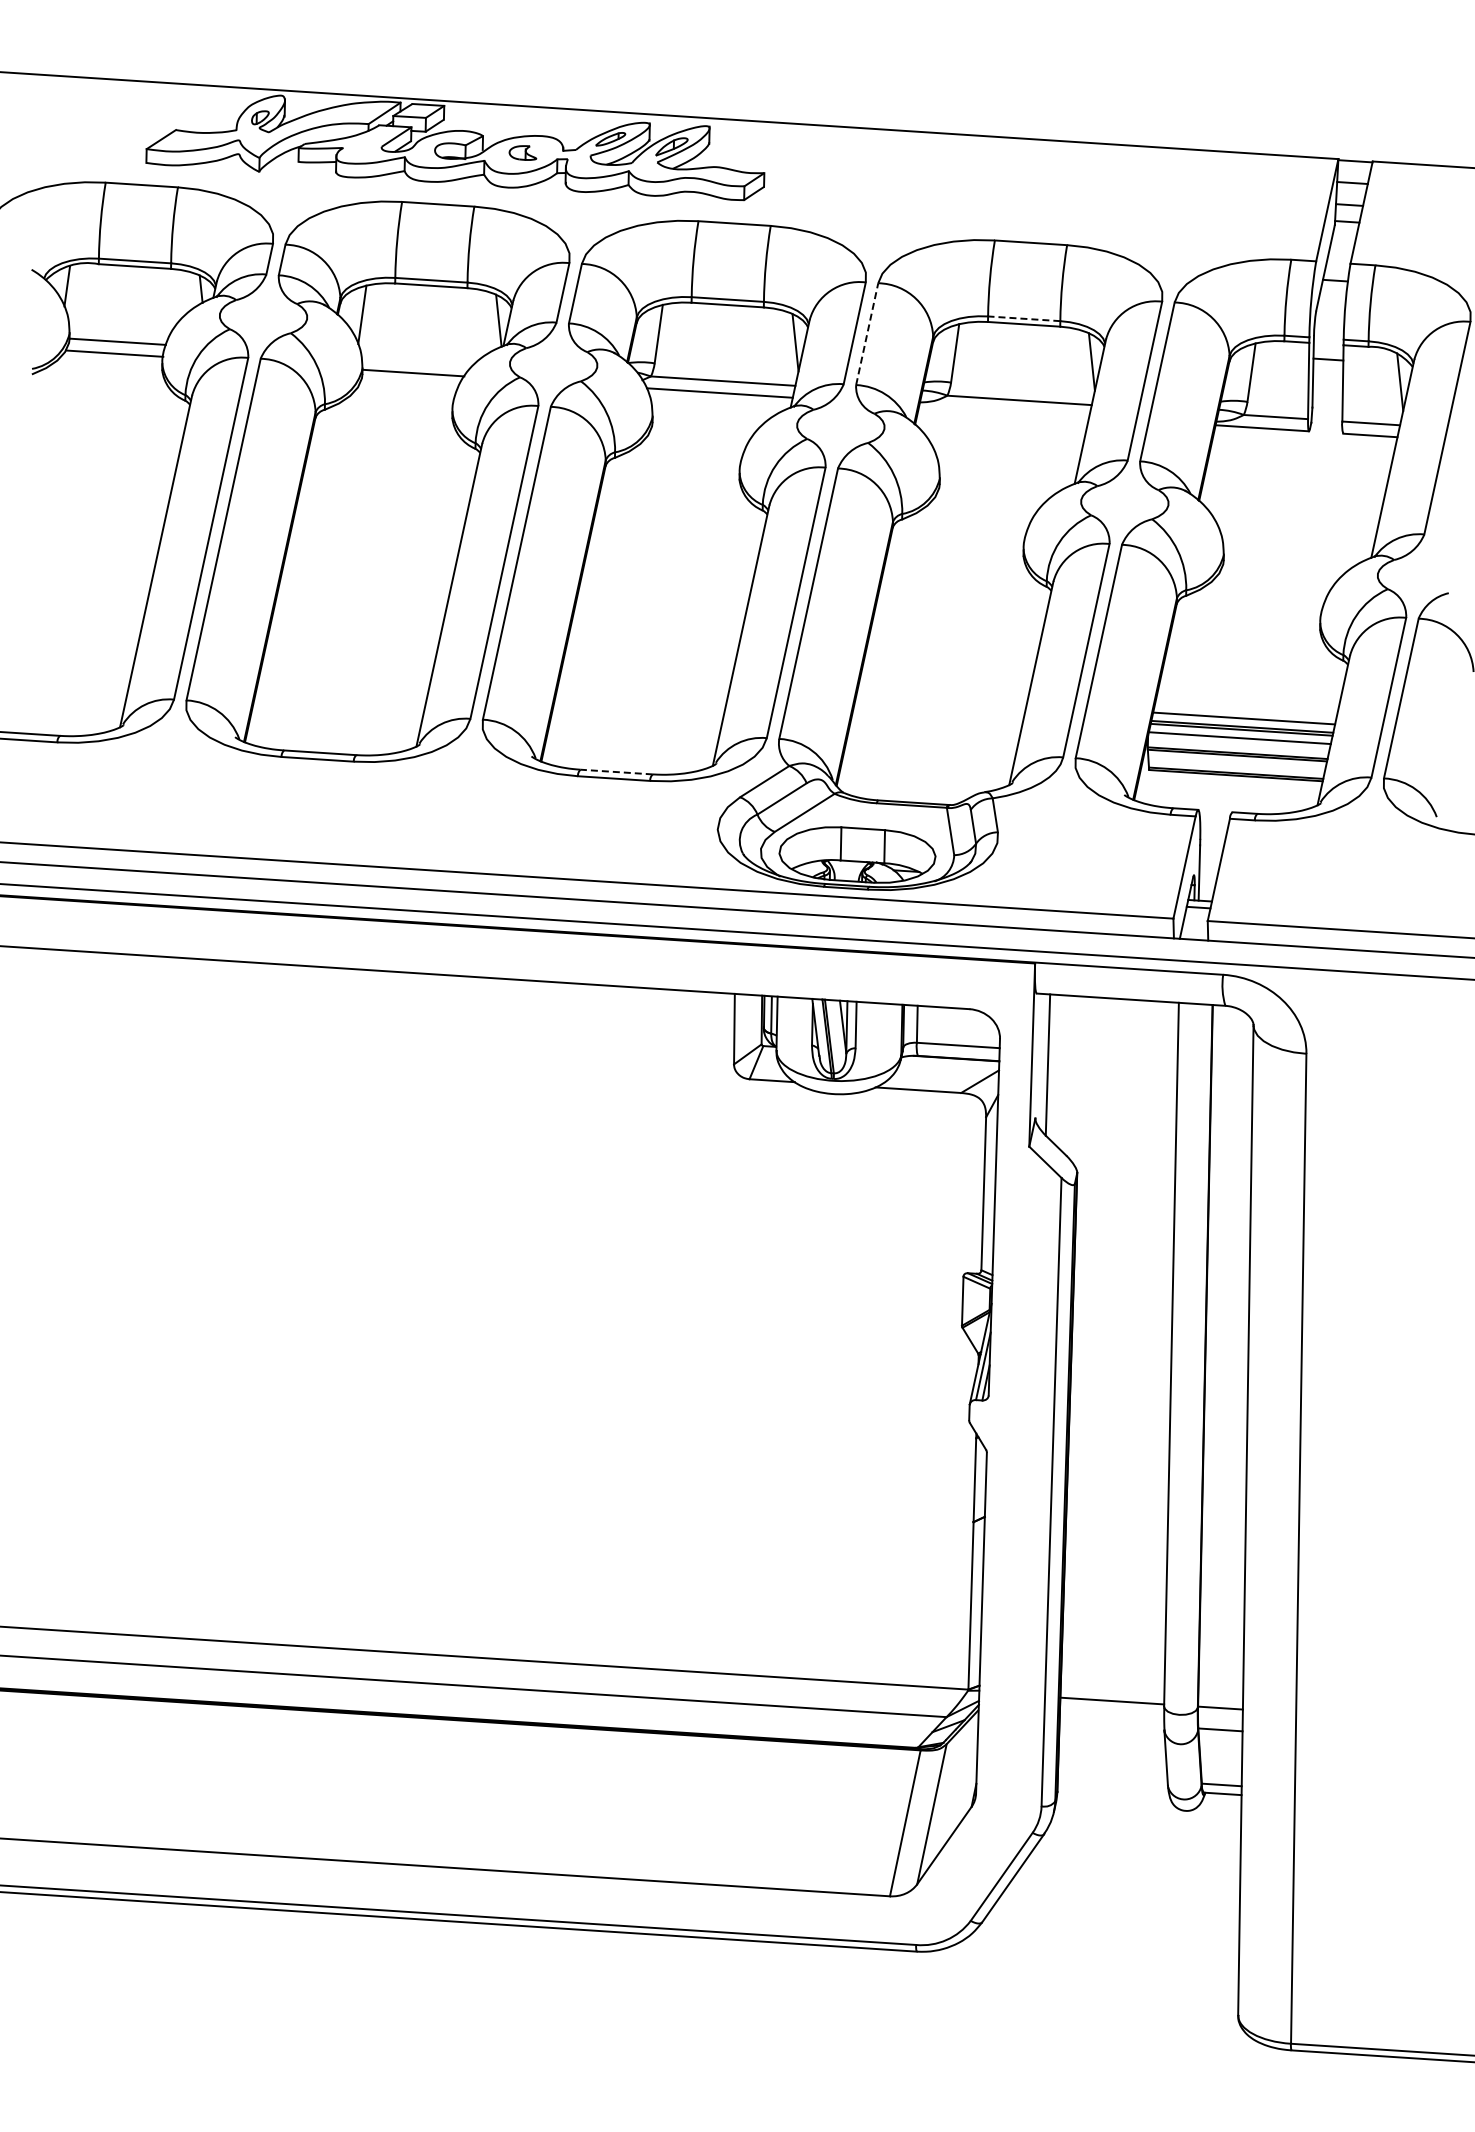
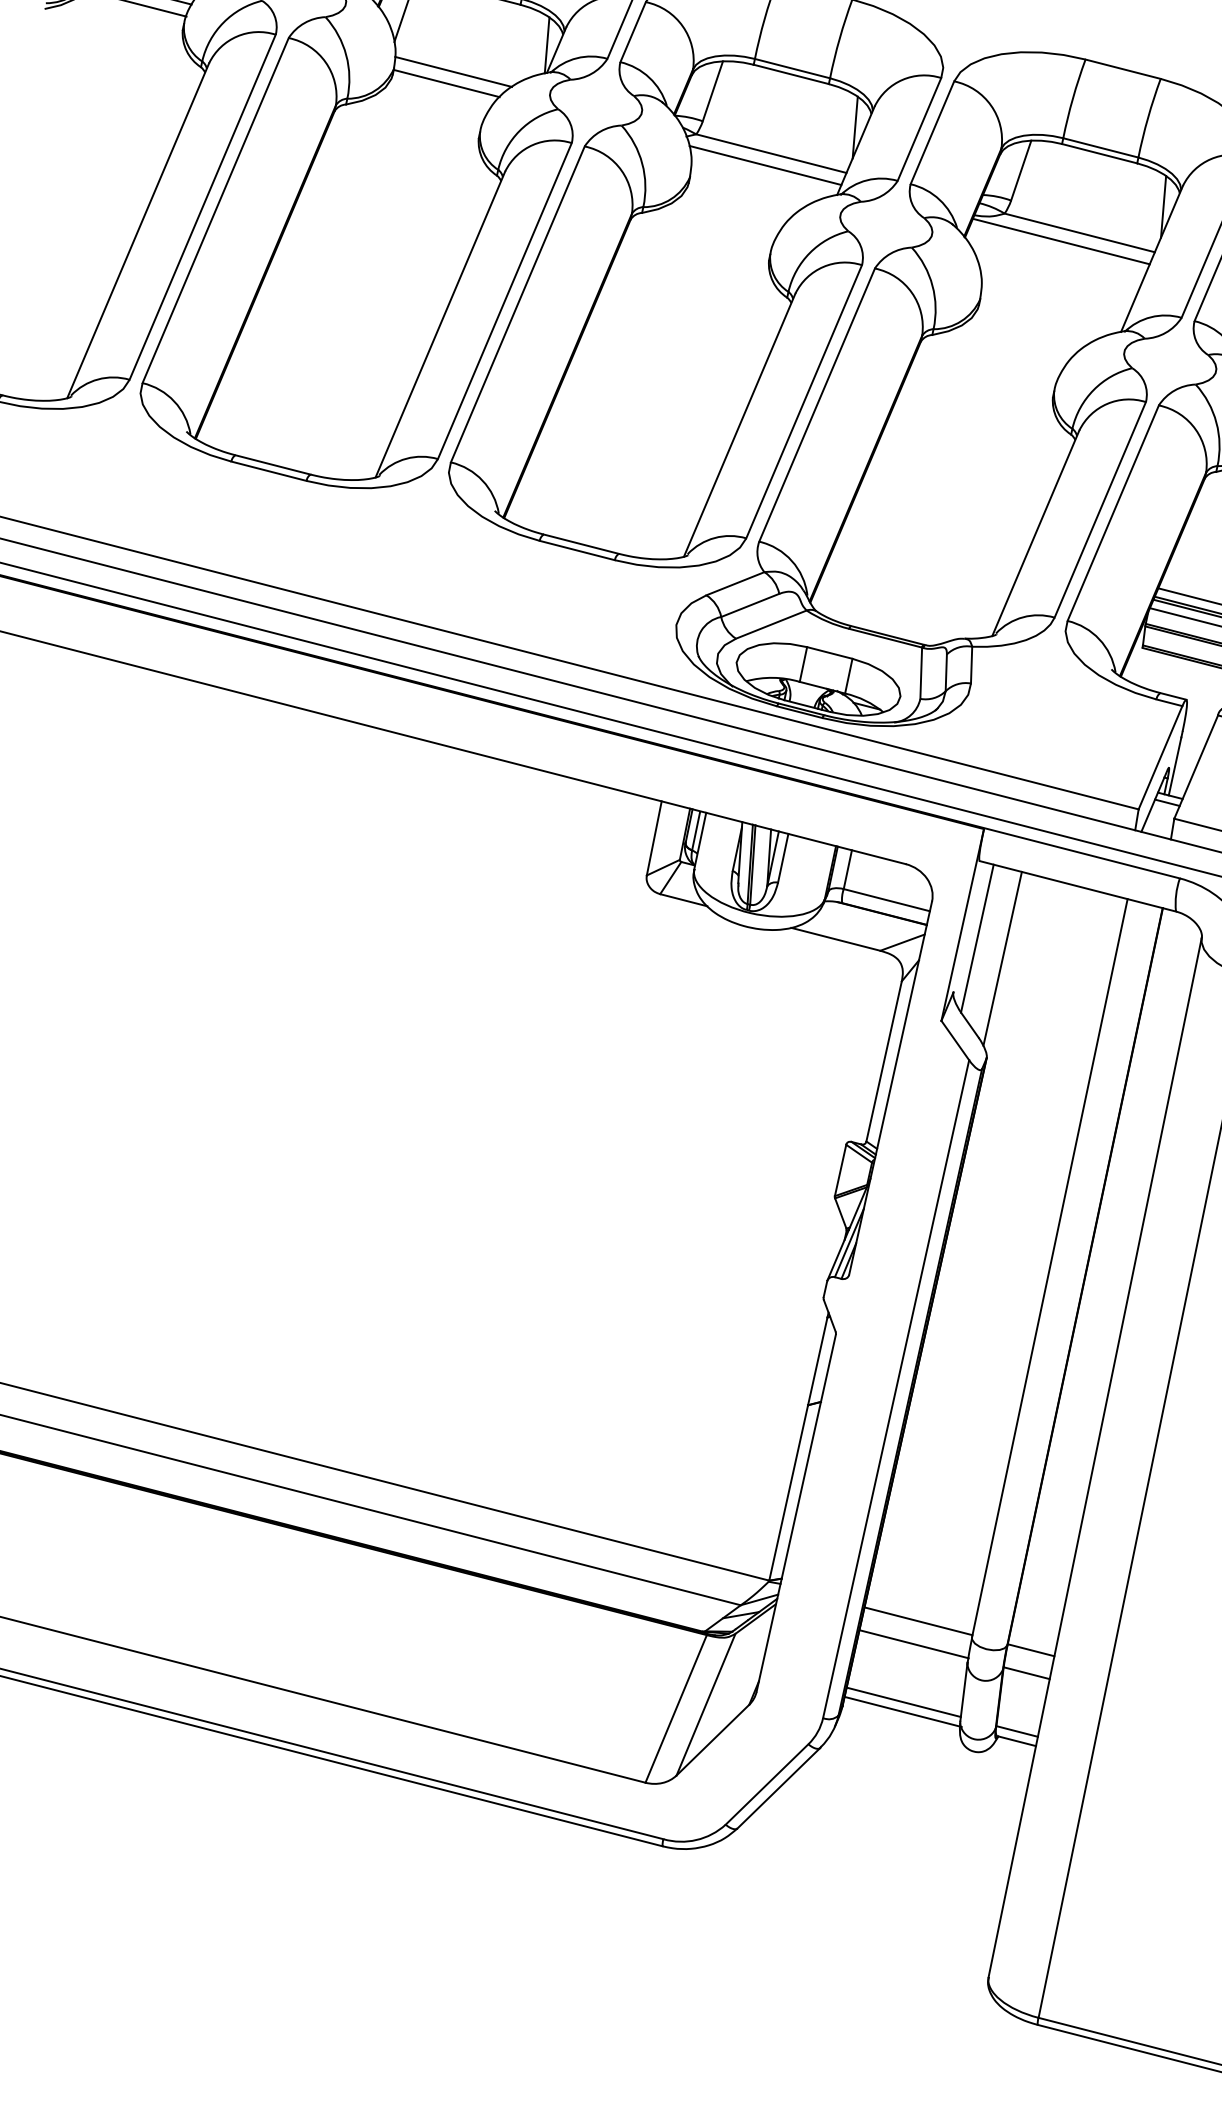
line: (1023, 318) -> (1100, 147), dashed -> solid
line: (867, 333) -> (932, 132), dashed -> solid
line: (417, 360) -> (453, 71), added
line: (1004, 411) -> (1061, 241), added
line: (616, 772) -> (581, 544), dashed -> solid
line: (1074, 1079) -> (1002, 959), added
line: (1111, 1722) -> (913, 1643), added
line: (1112, 1777) -> (903, 1701), added
line: (1113, 1786) -> (902, 1711), added

